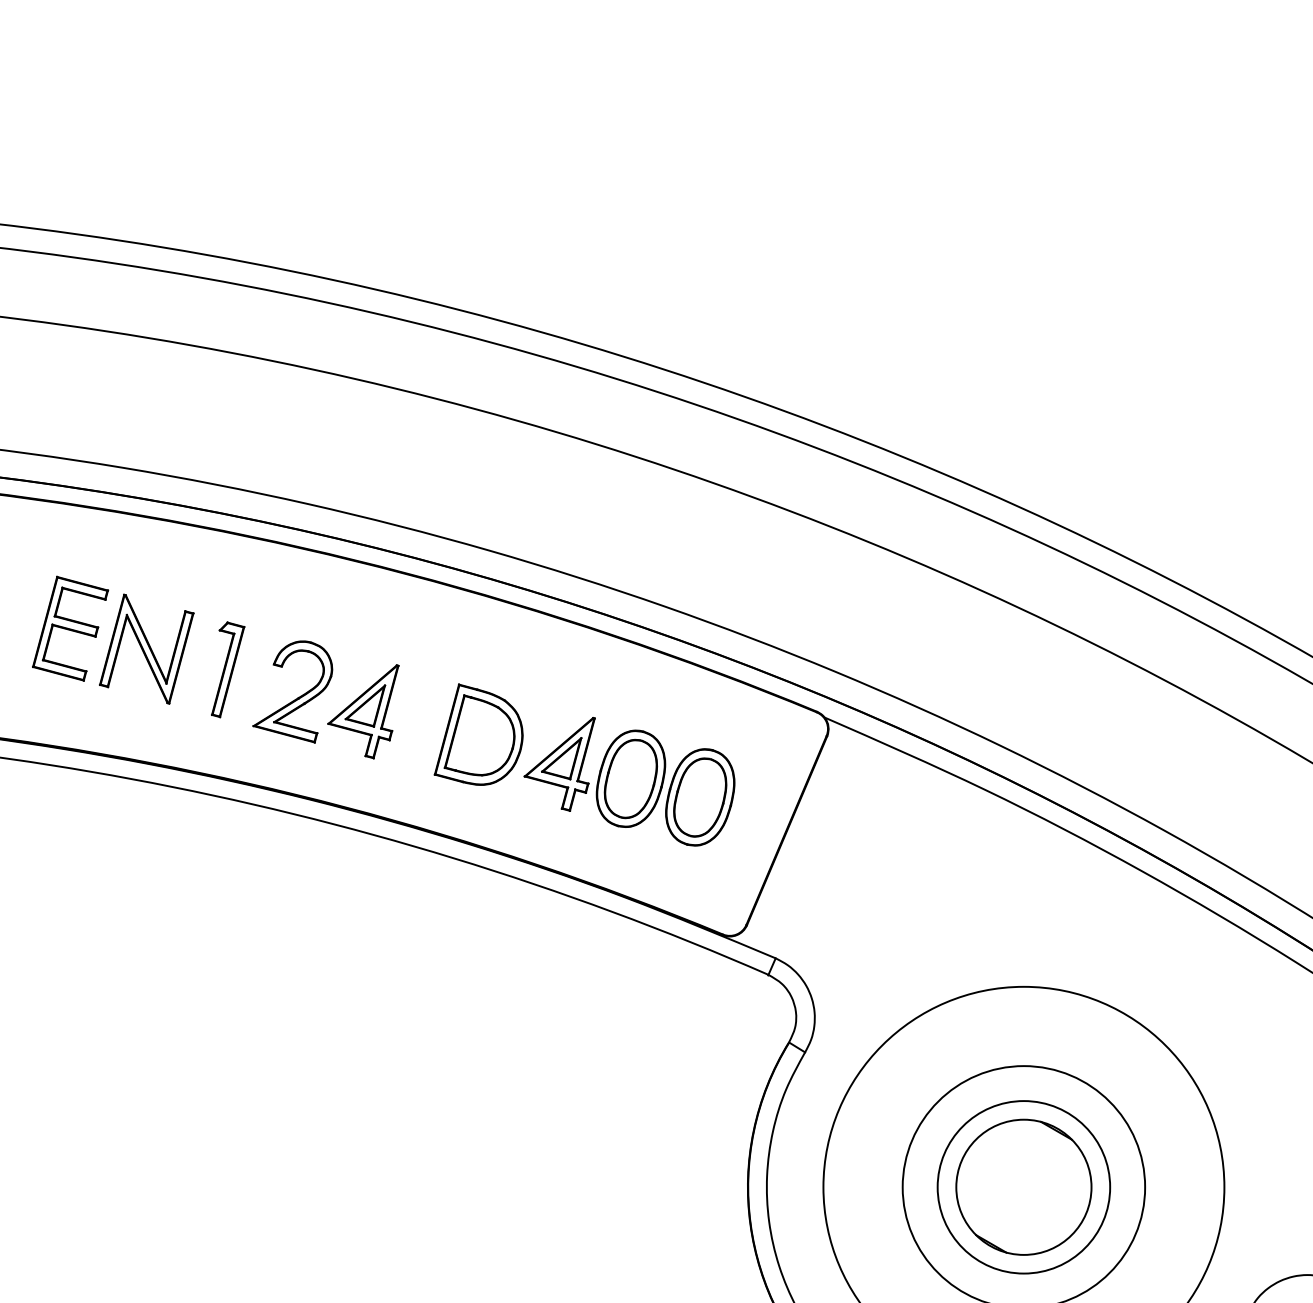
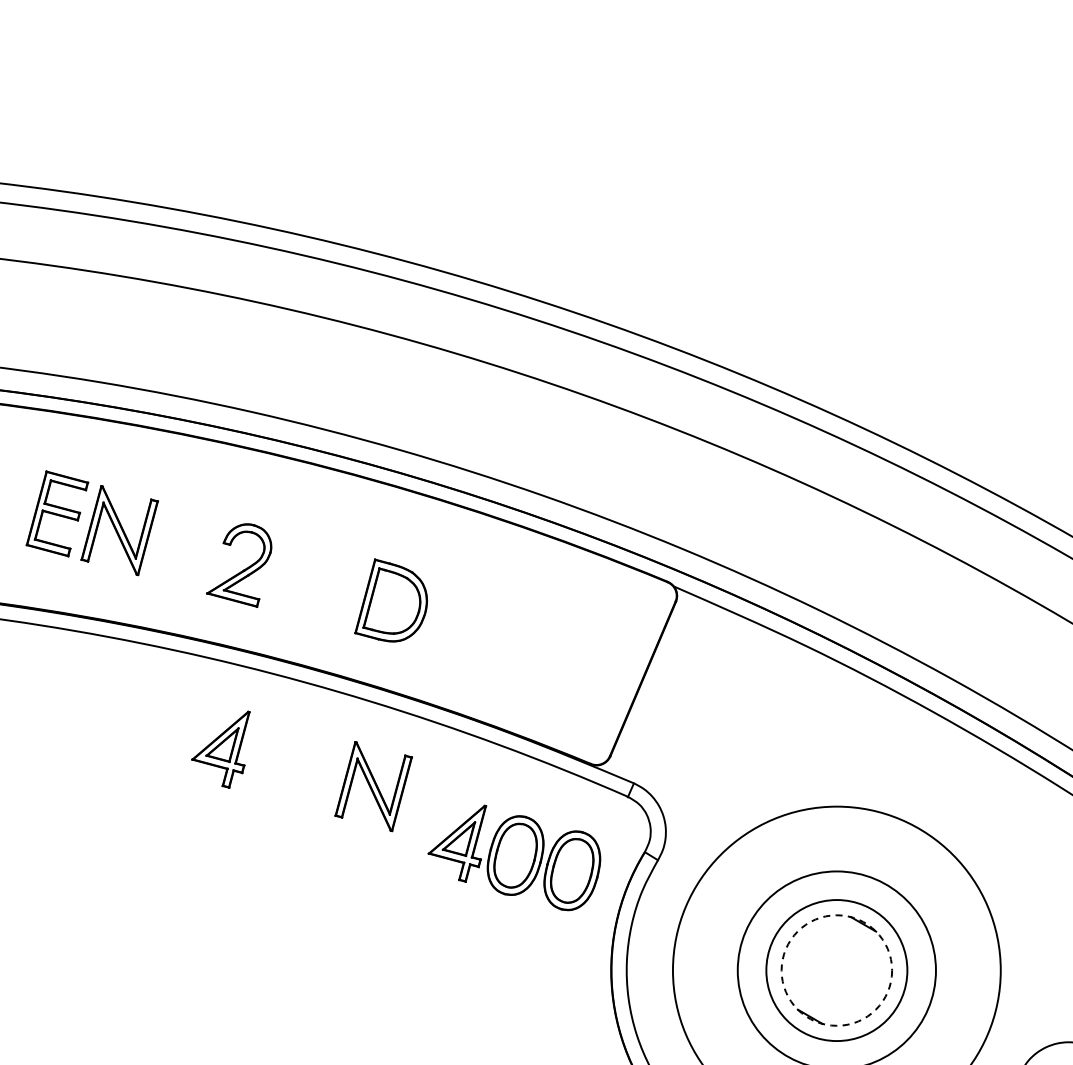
part: (228, 669) -> (186, 547), removed
part: (362, 711) -> (220, 749), moved
part: (629, 781) -> (514, 857), moved
part: (457, 962) -> (373, 786), added
circle: (1023, 1187) -> (836, 970), solid -> dashed

